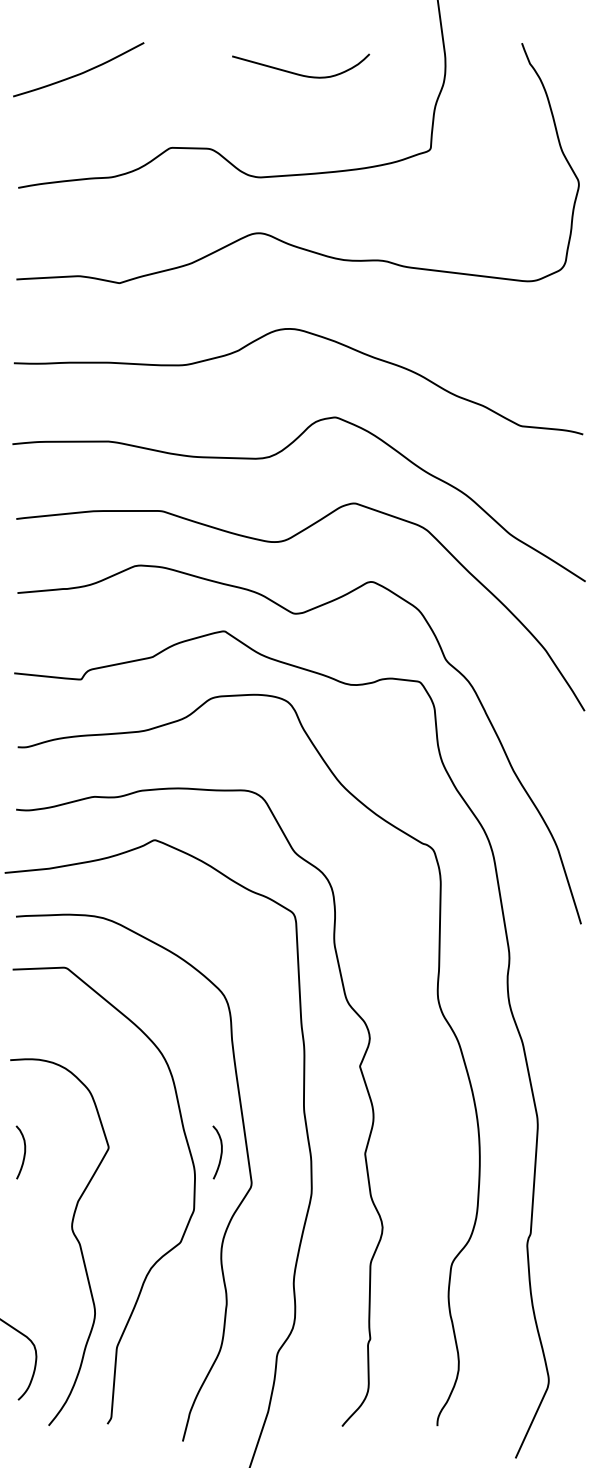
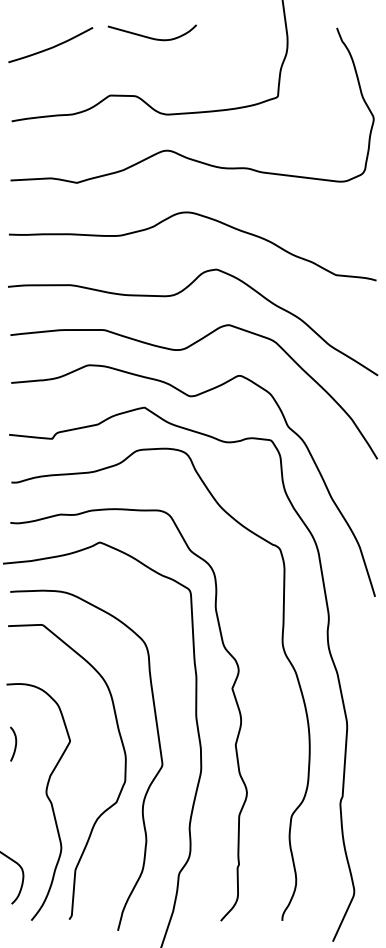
curve: (295, 71) -> (148, 36), moved
curve: (220, 1151) -> (142, 743), removed

